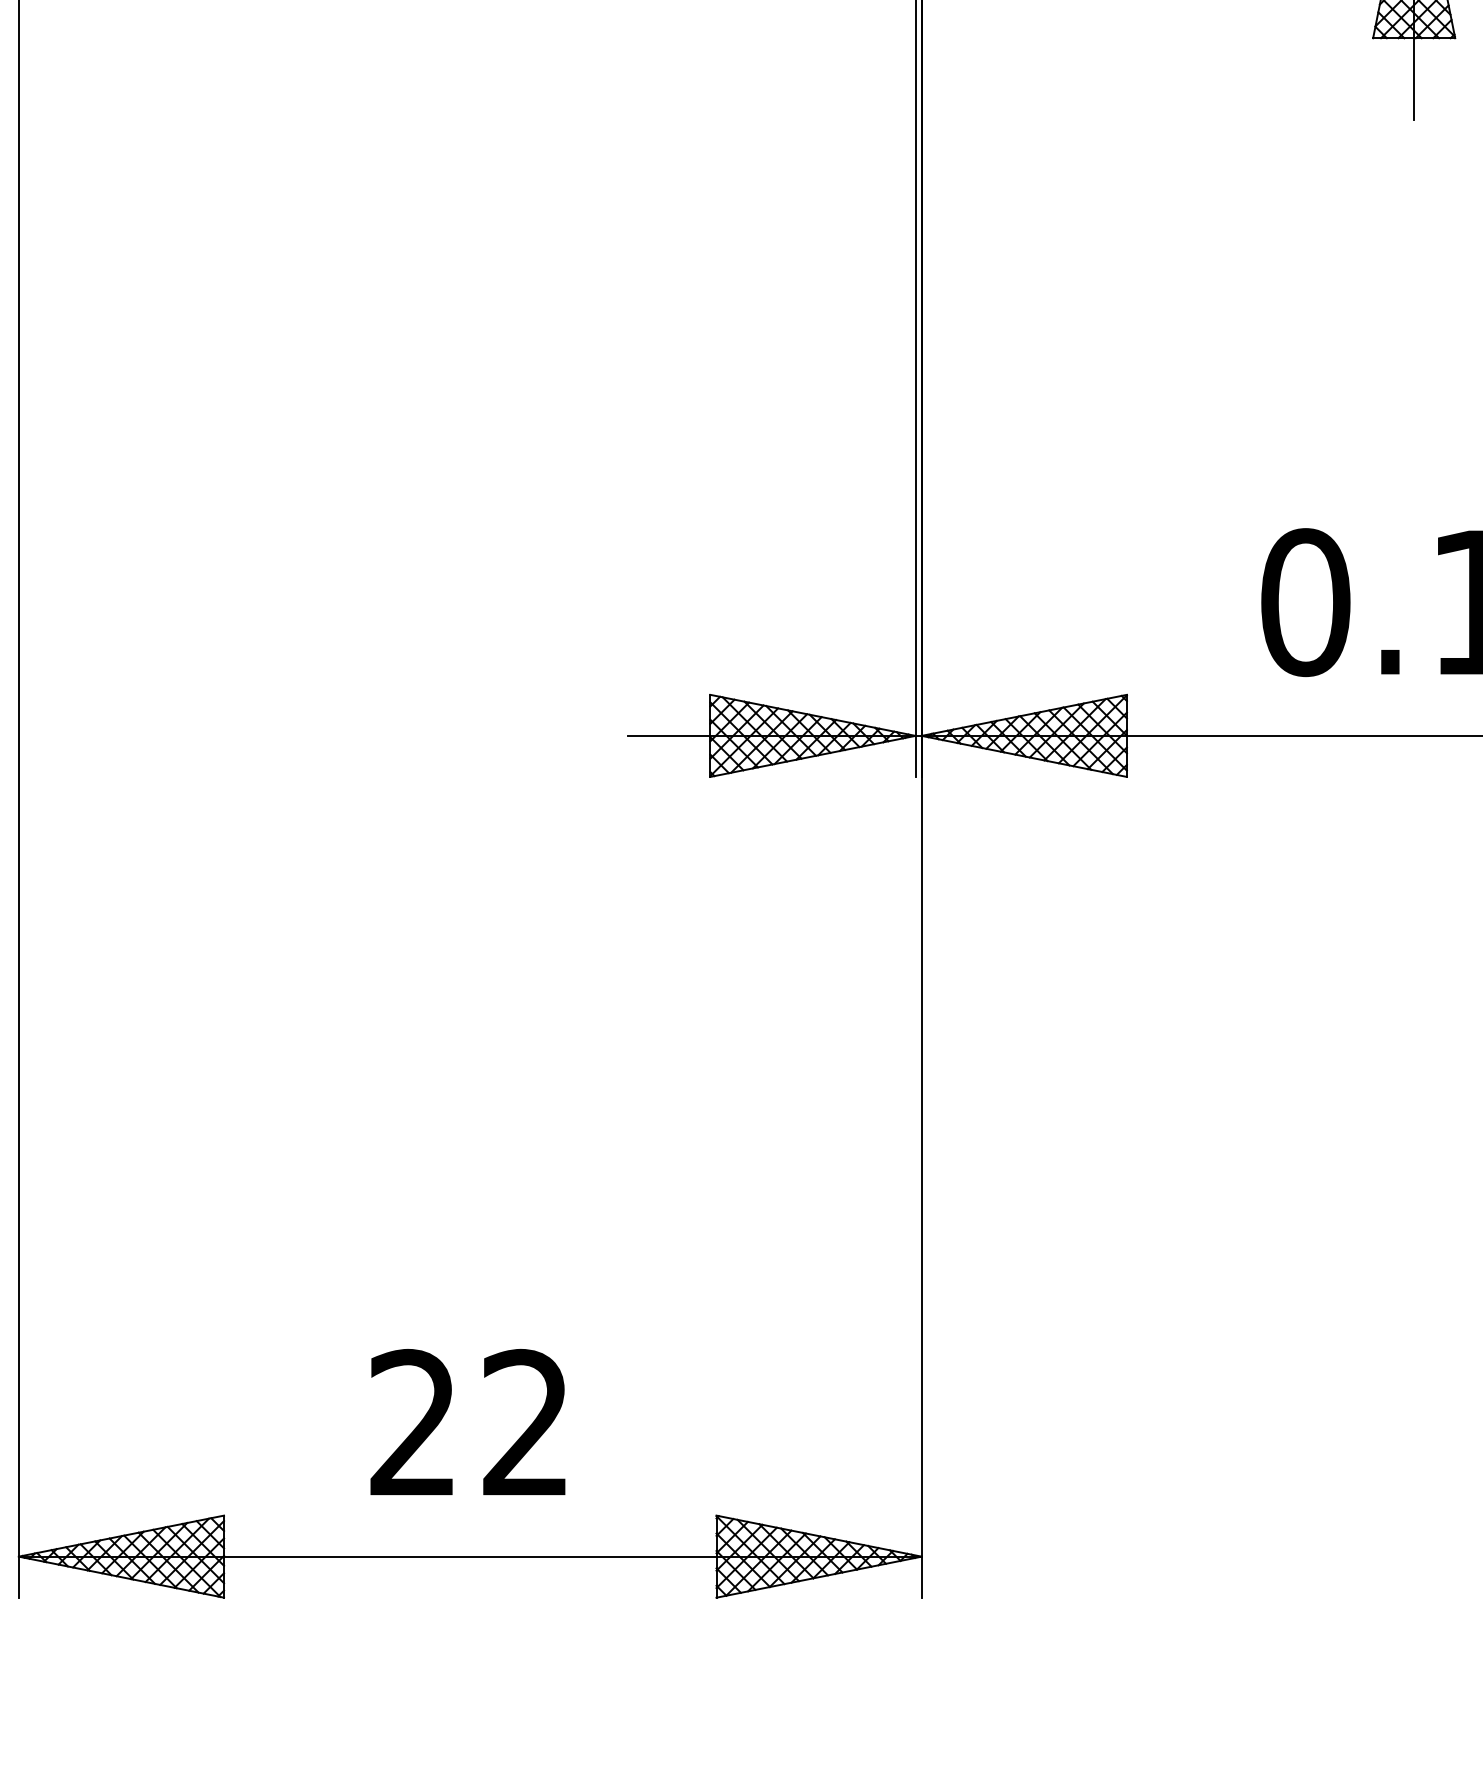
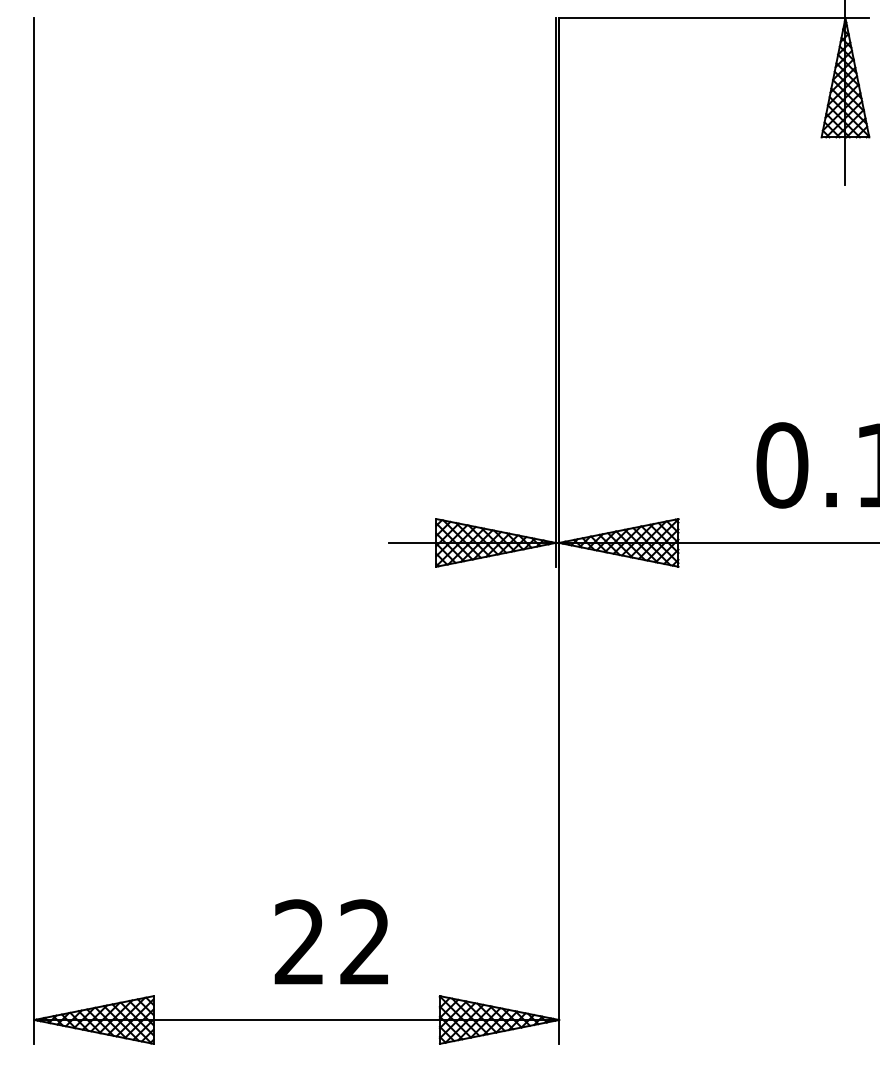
text: (466, 1421) -> (330, 941), moved

